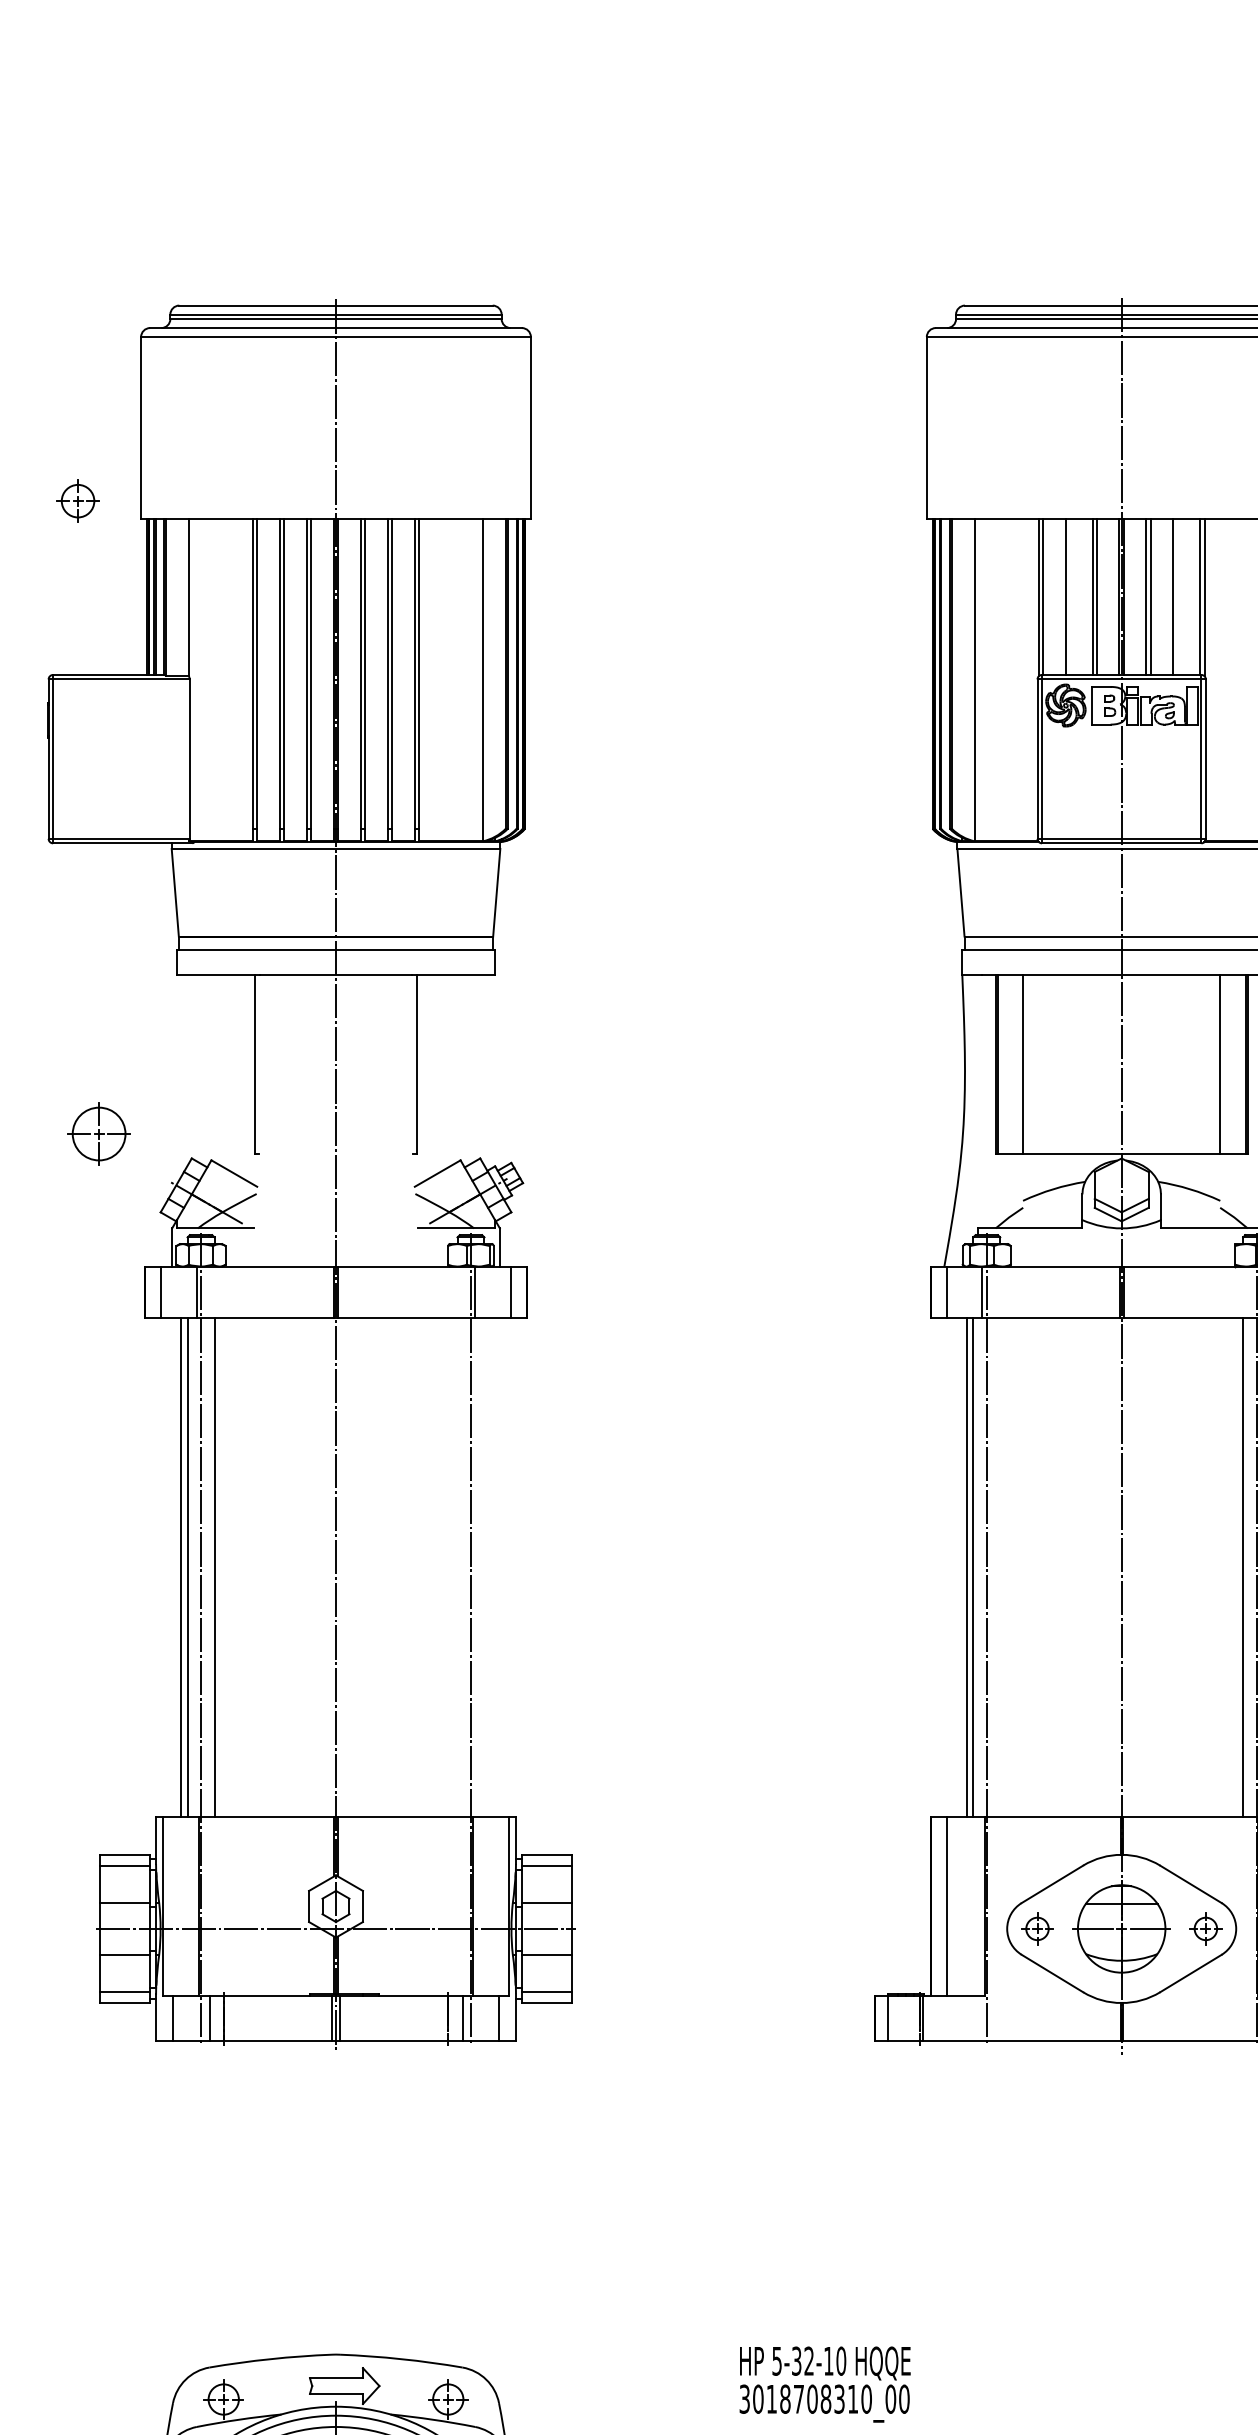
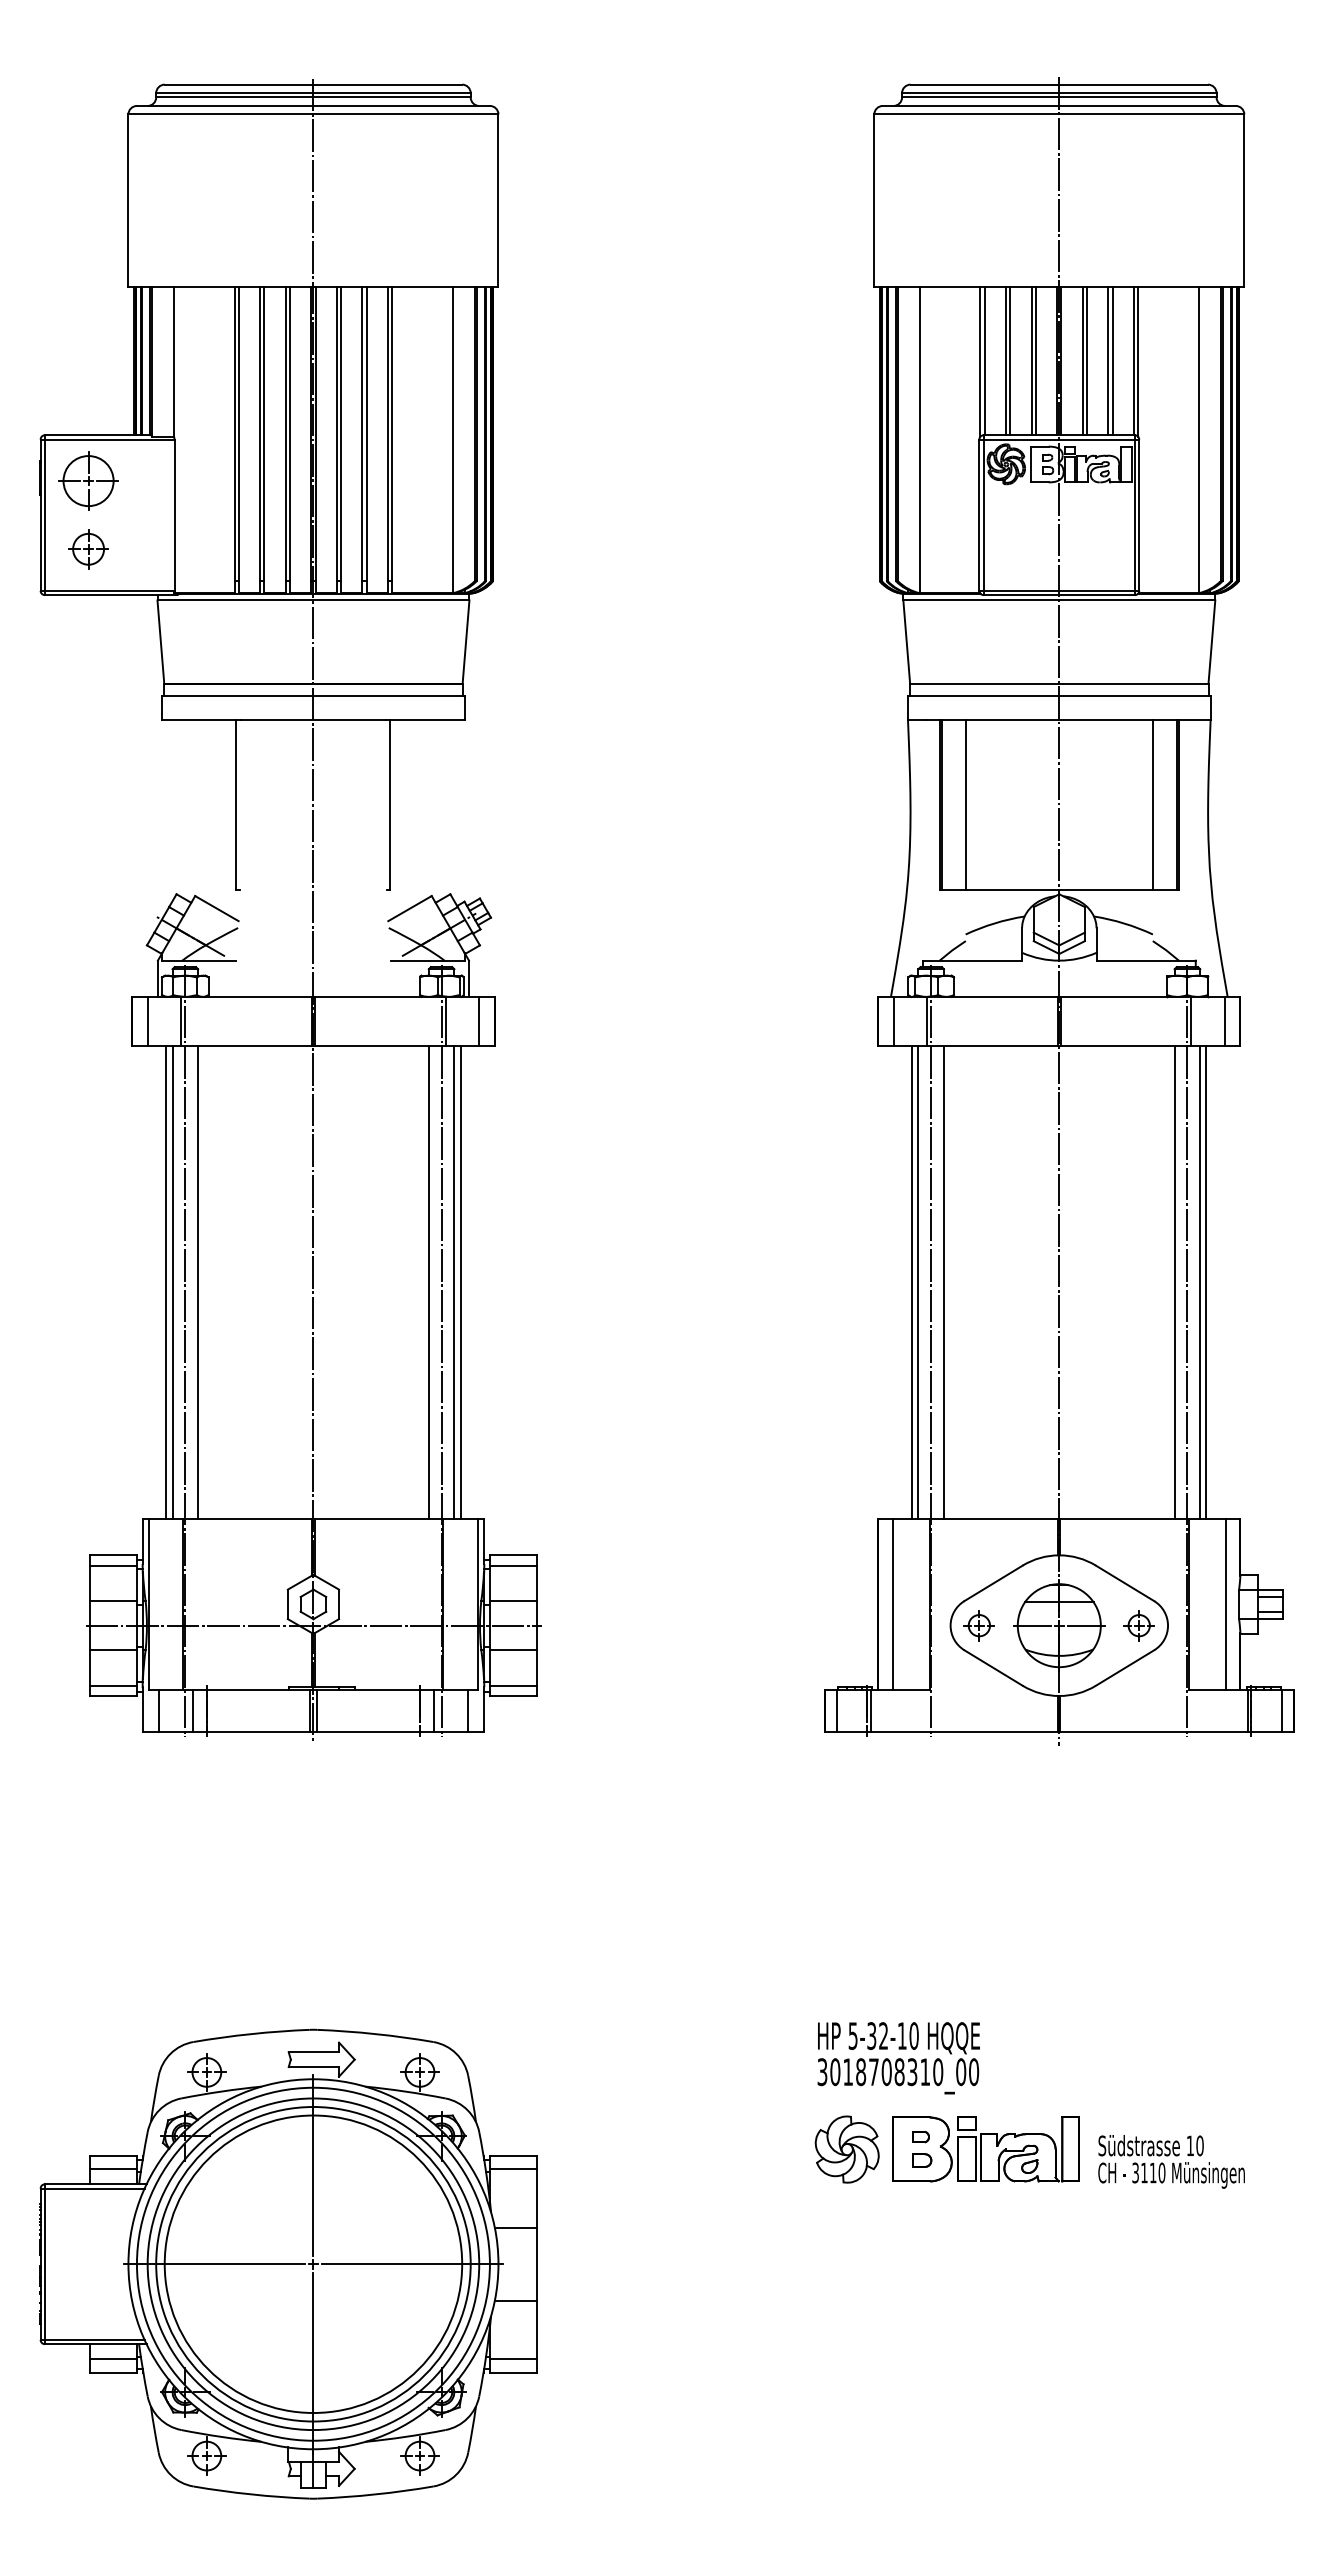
part: (77, 501) -> (88, 549), moved
line: (1070, 597) -> (1010, 361), added
line: (1177, 597) -> (1112, 361), added
part: (99, 1133) -> (88, 480), moved
line: (457, 1567) -> (428, 1282), added
line: (484, 1567) -> (454, 1282), added
line: (490, 1567) -> (460, 1282), added
line: (1000, 1567) -> (944, 1282), added
text: (824, 2384) -> (898, 2058), moved

